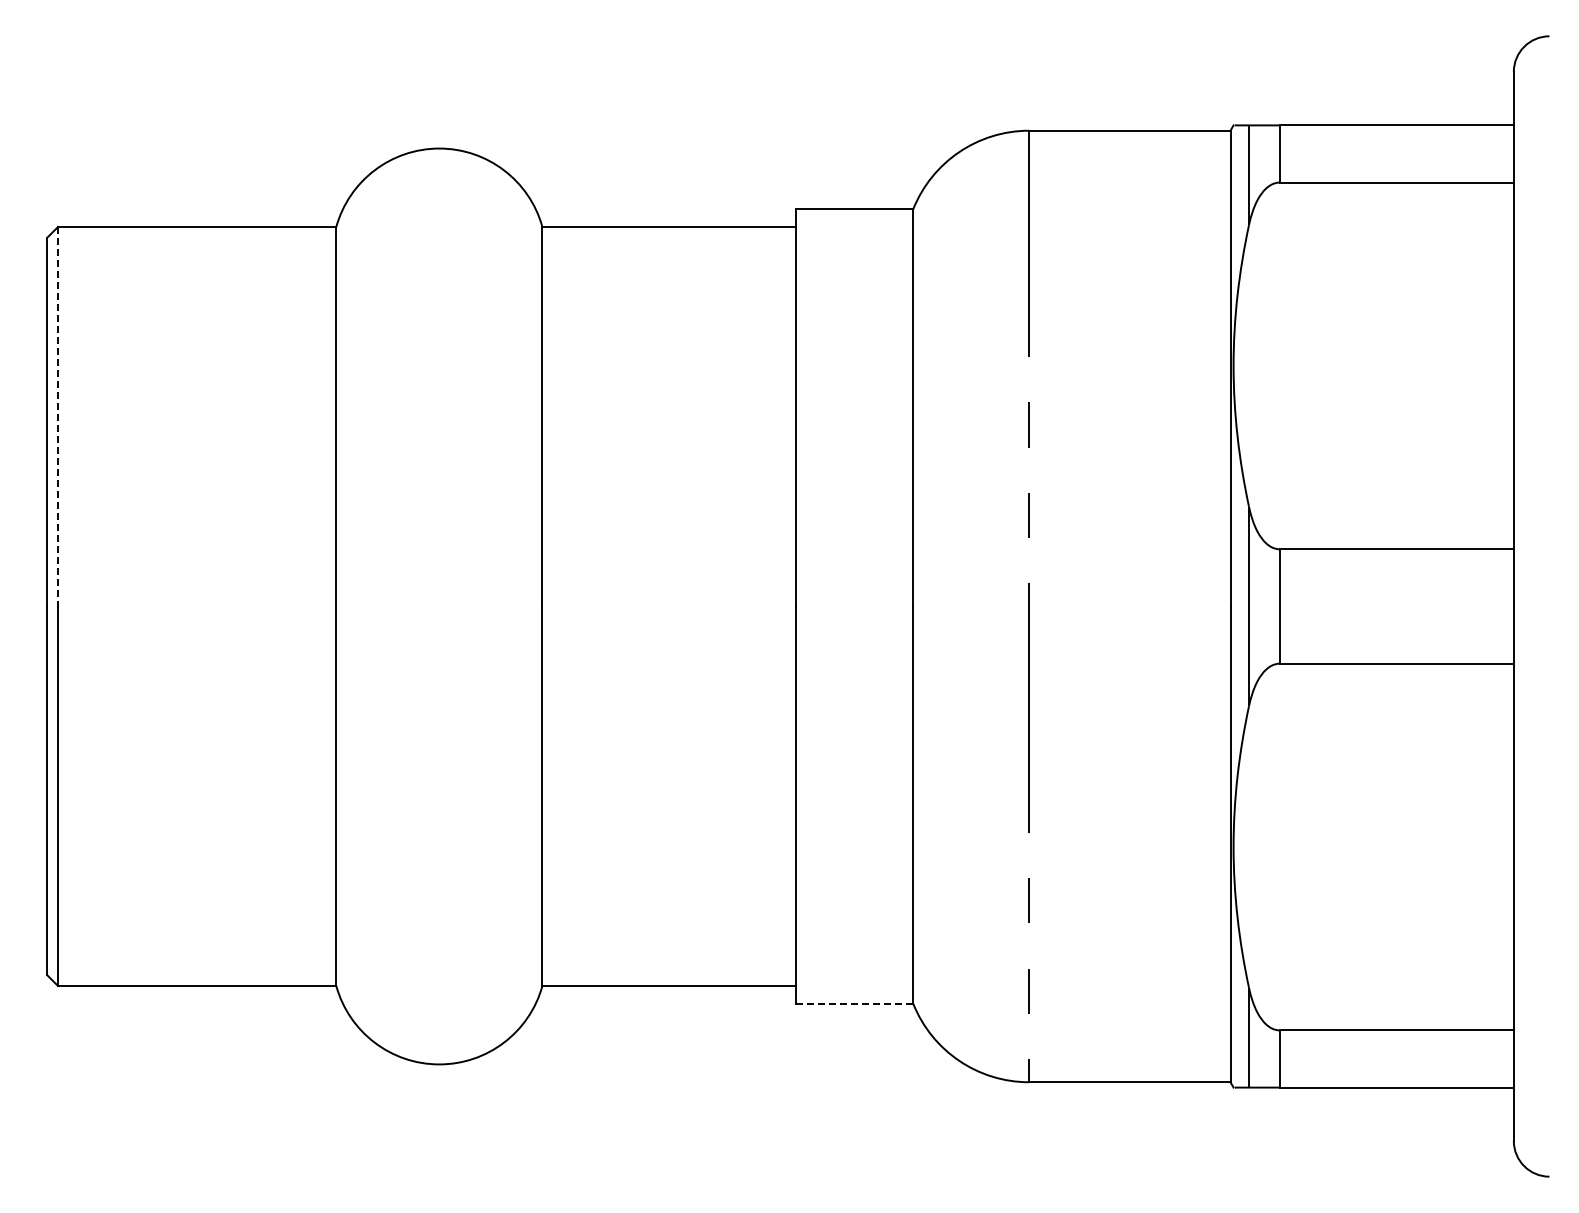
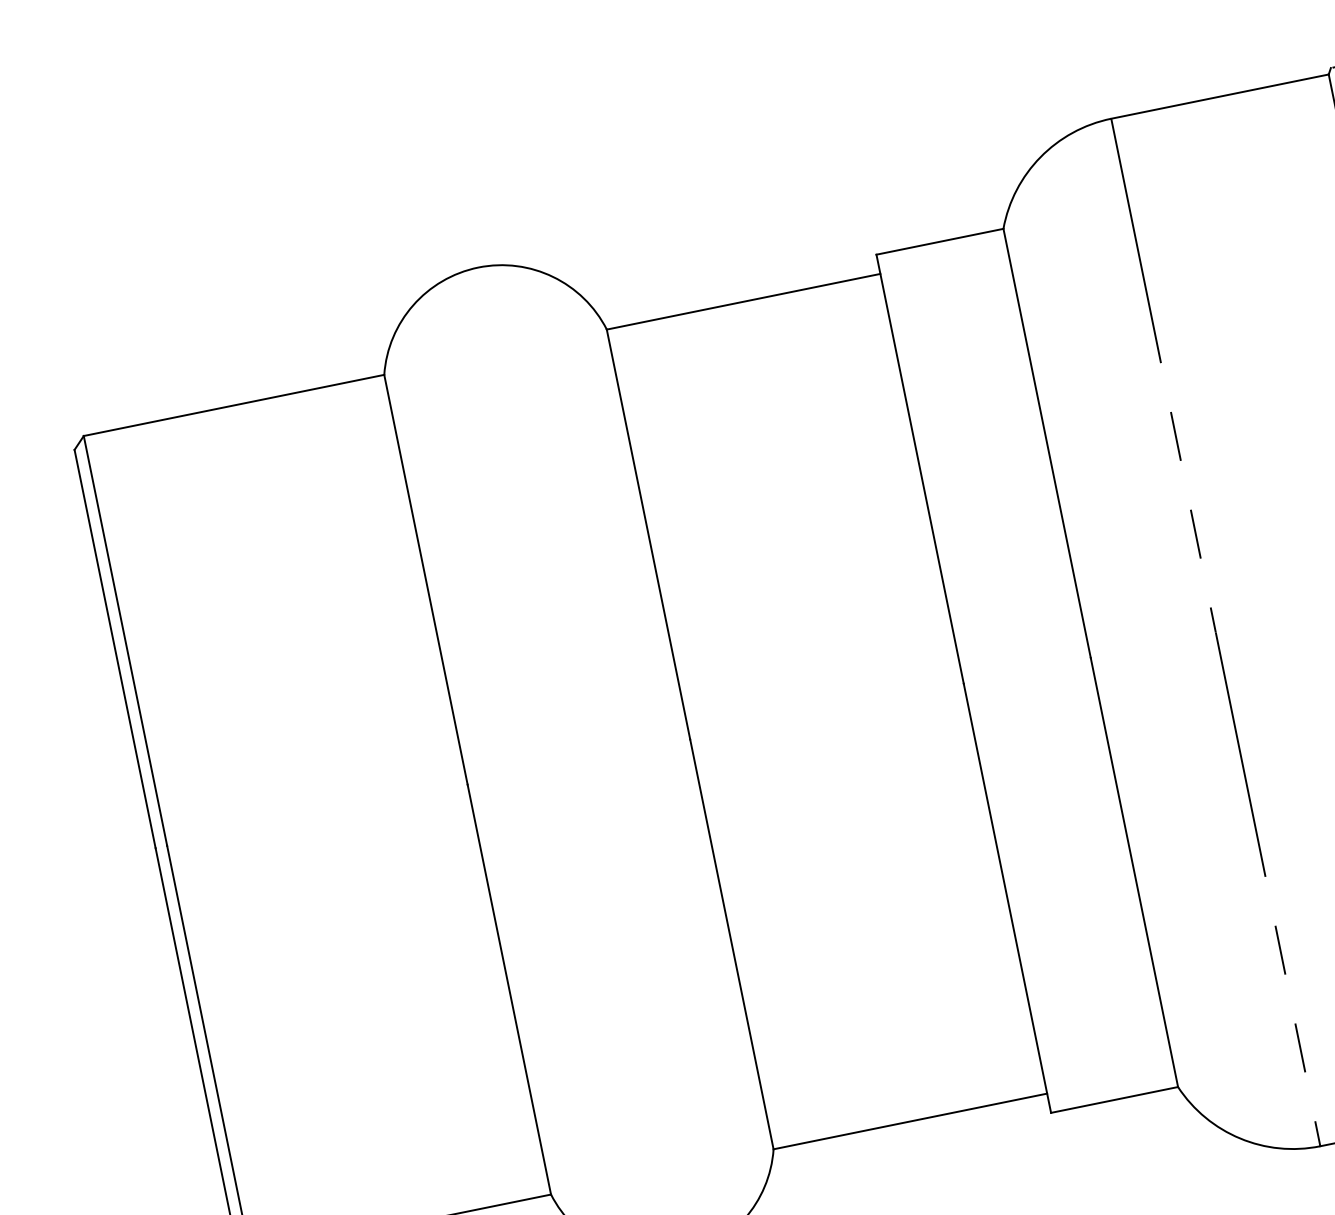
line: (58, 416) -> (125, 640), dashed -> solid
line: (854, 1003) -> (1114, 1099), dashed -> solid

